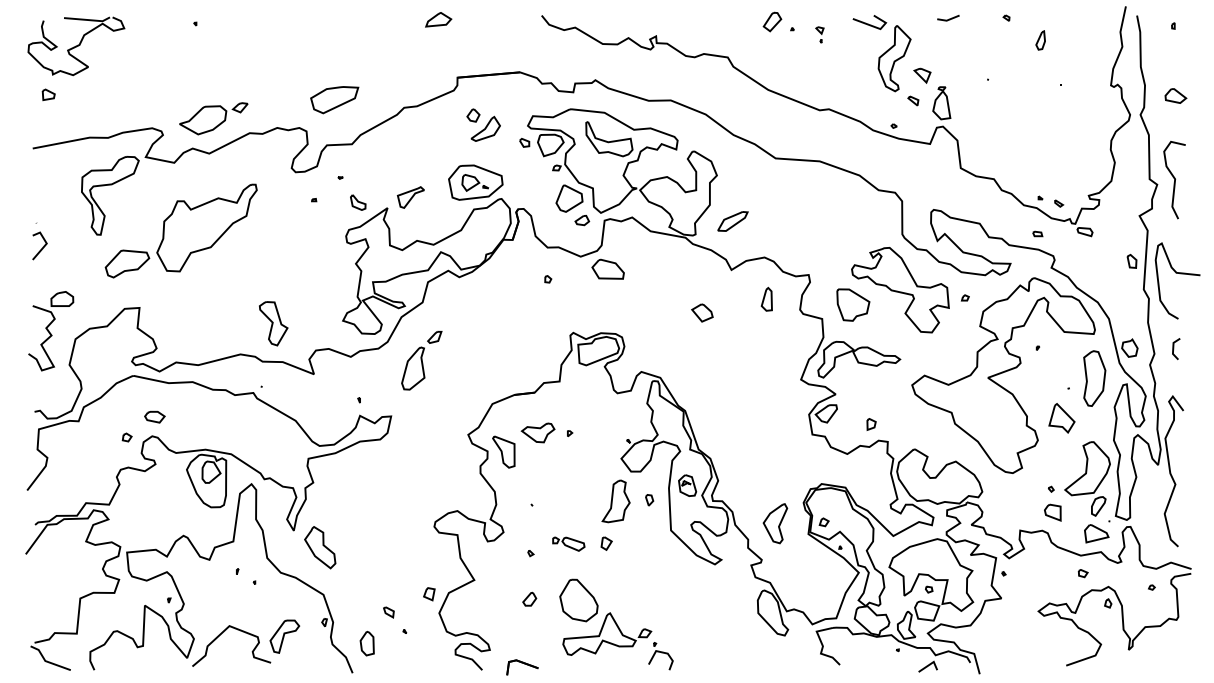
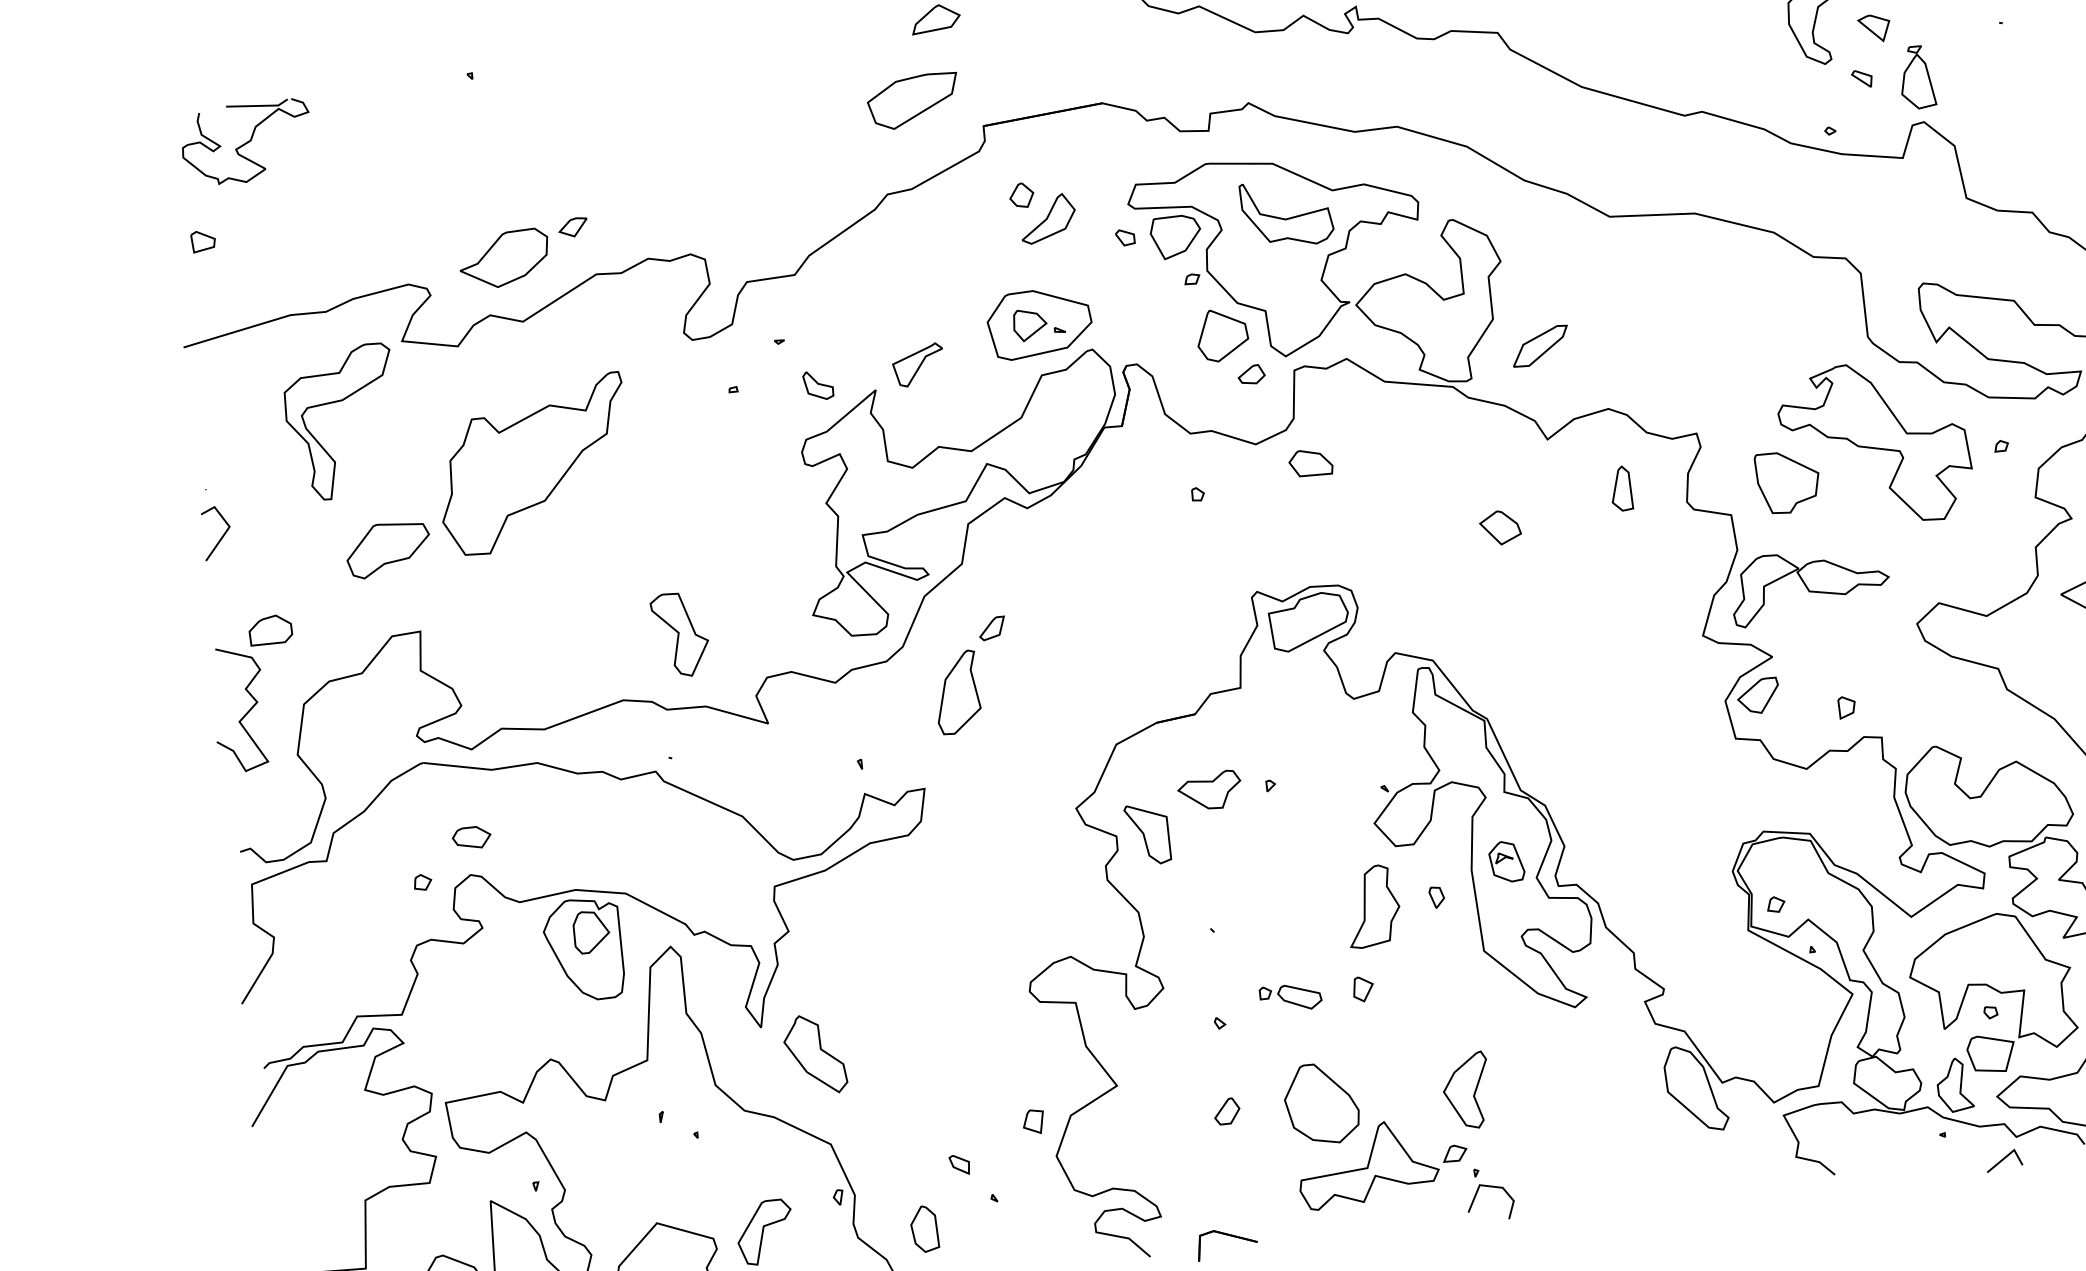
part: (76, 46) -> (246, 143), size x0.7
part: (334, 100) -> (913, 102), moved
part: (607, 268) -> (1309, 461), size x0.7
part: (775, 523) -> (1466, 1090), moved

